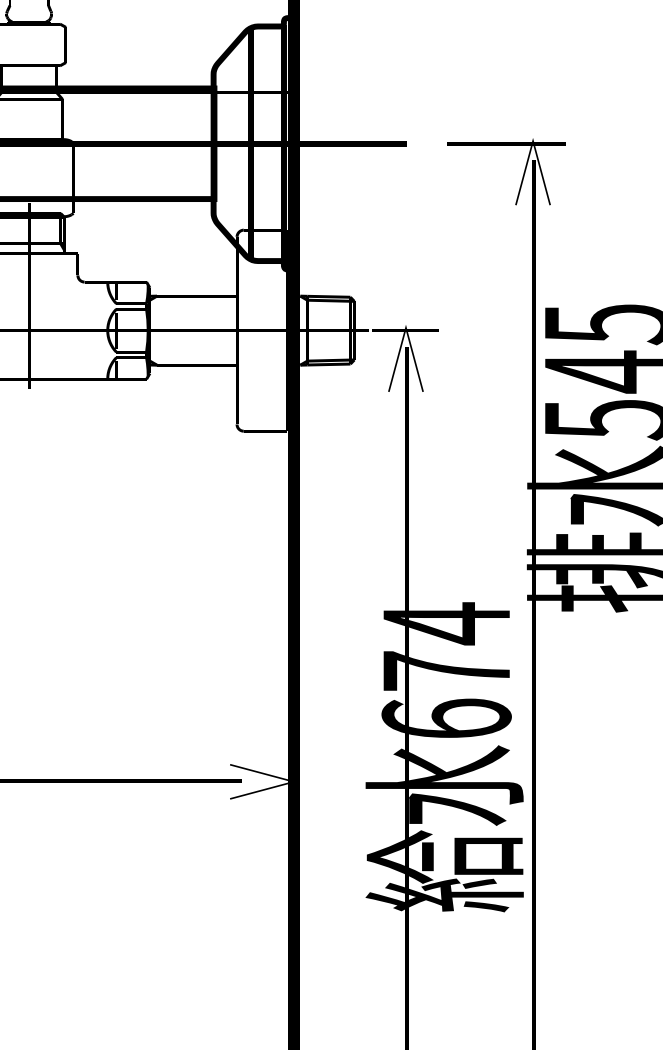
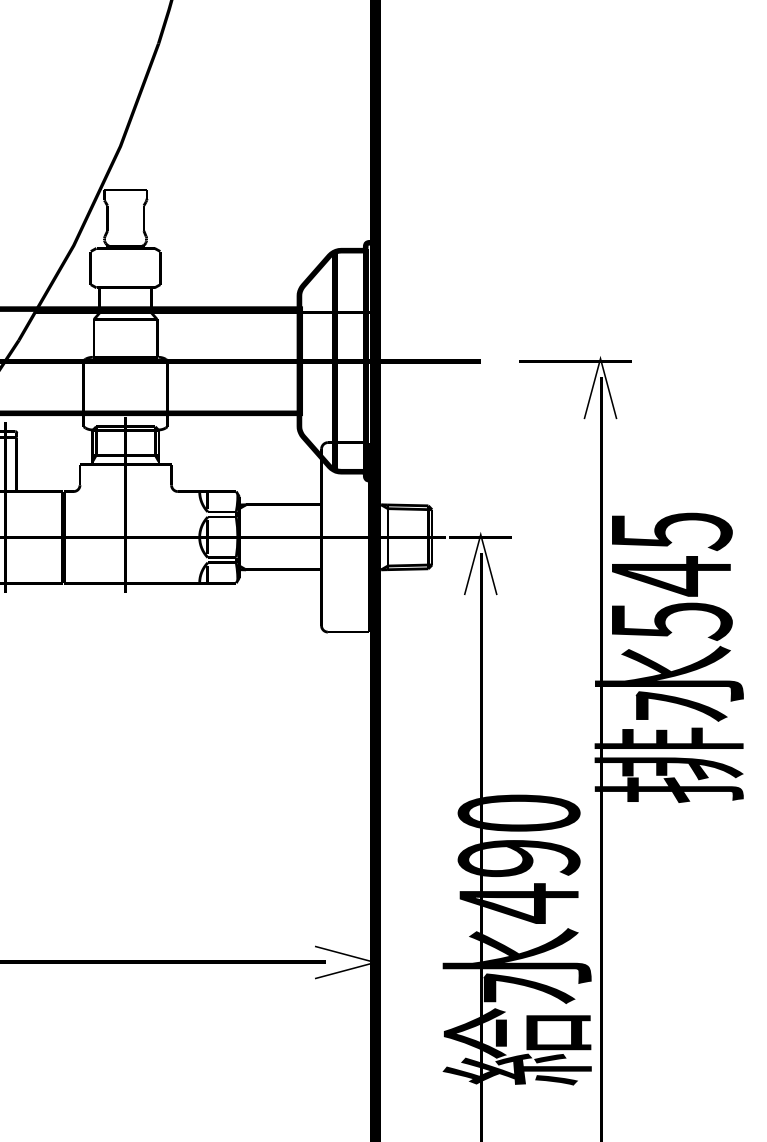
text: (446, 671) -> (518, 858), 674 -> 490

